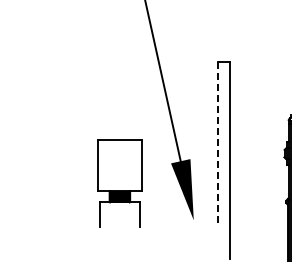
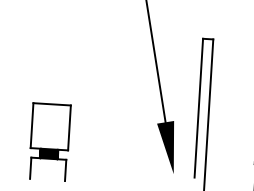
line: (218, 142) -> (199, 108), dashed -> solid
part: (119, 183) -> (49, 142), moved

